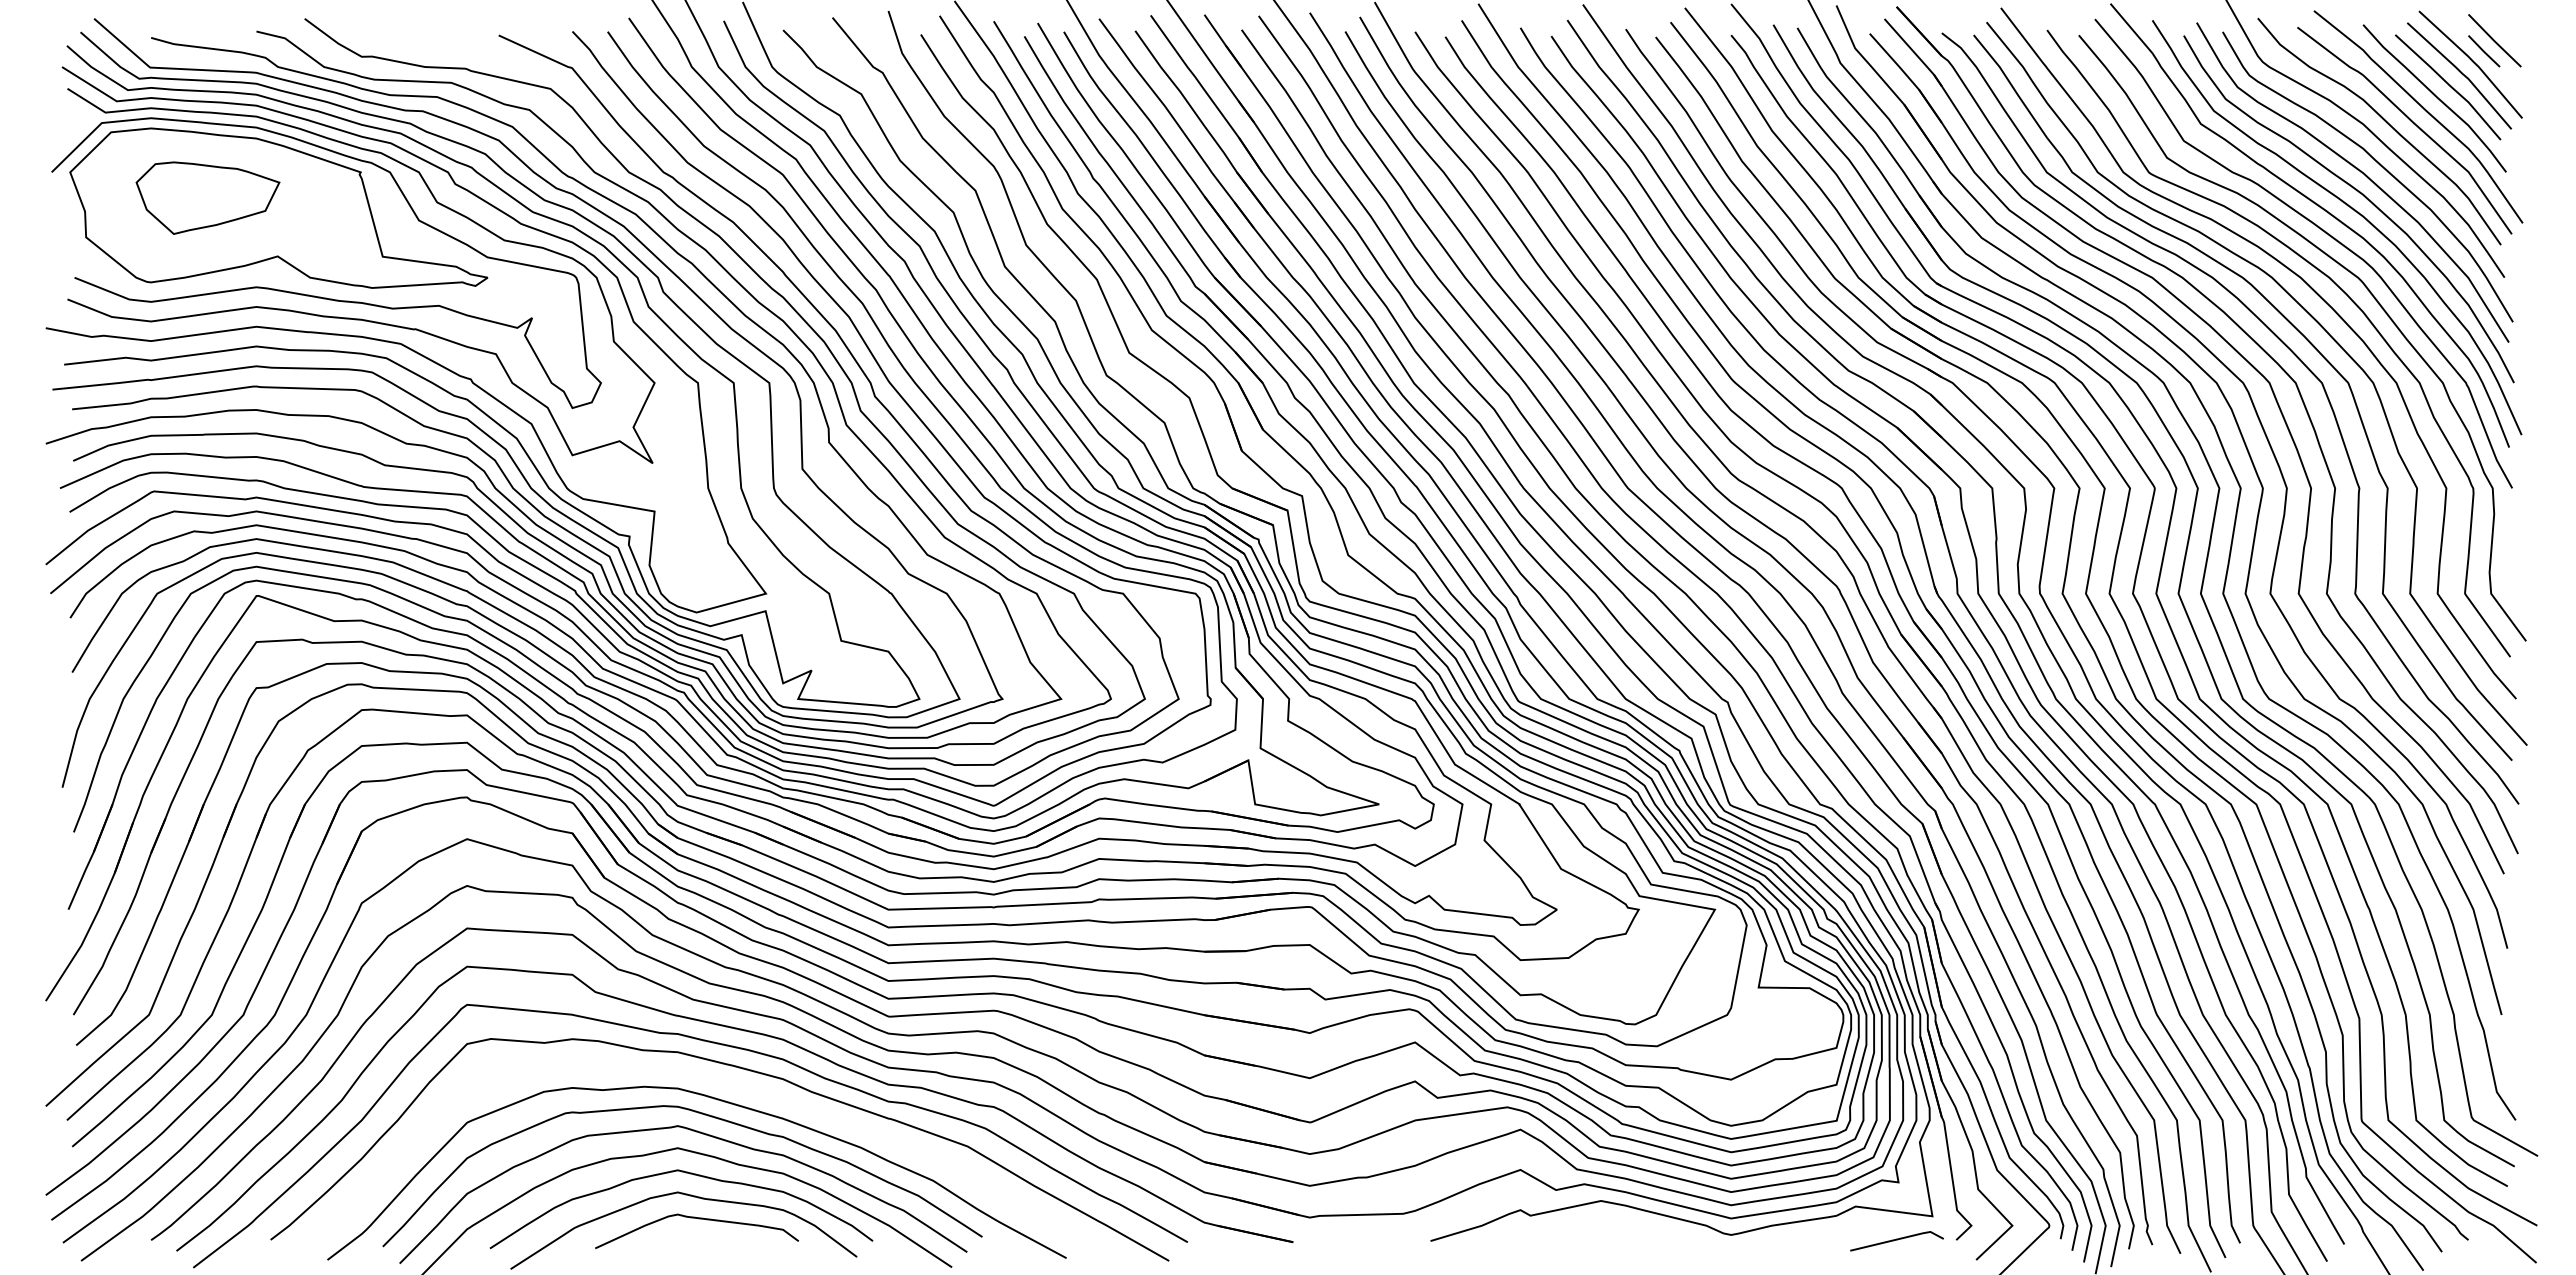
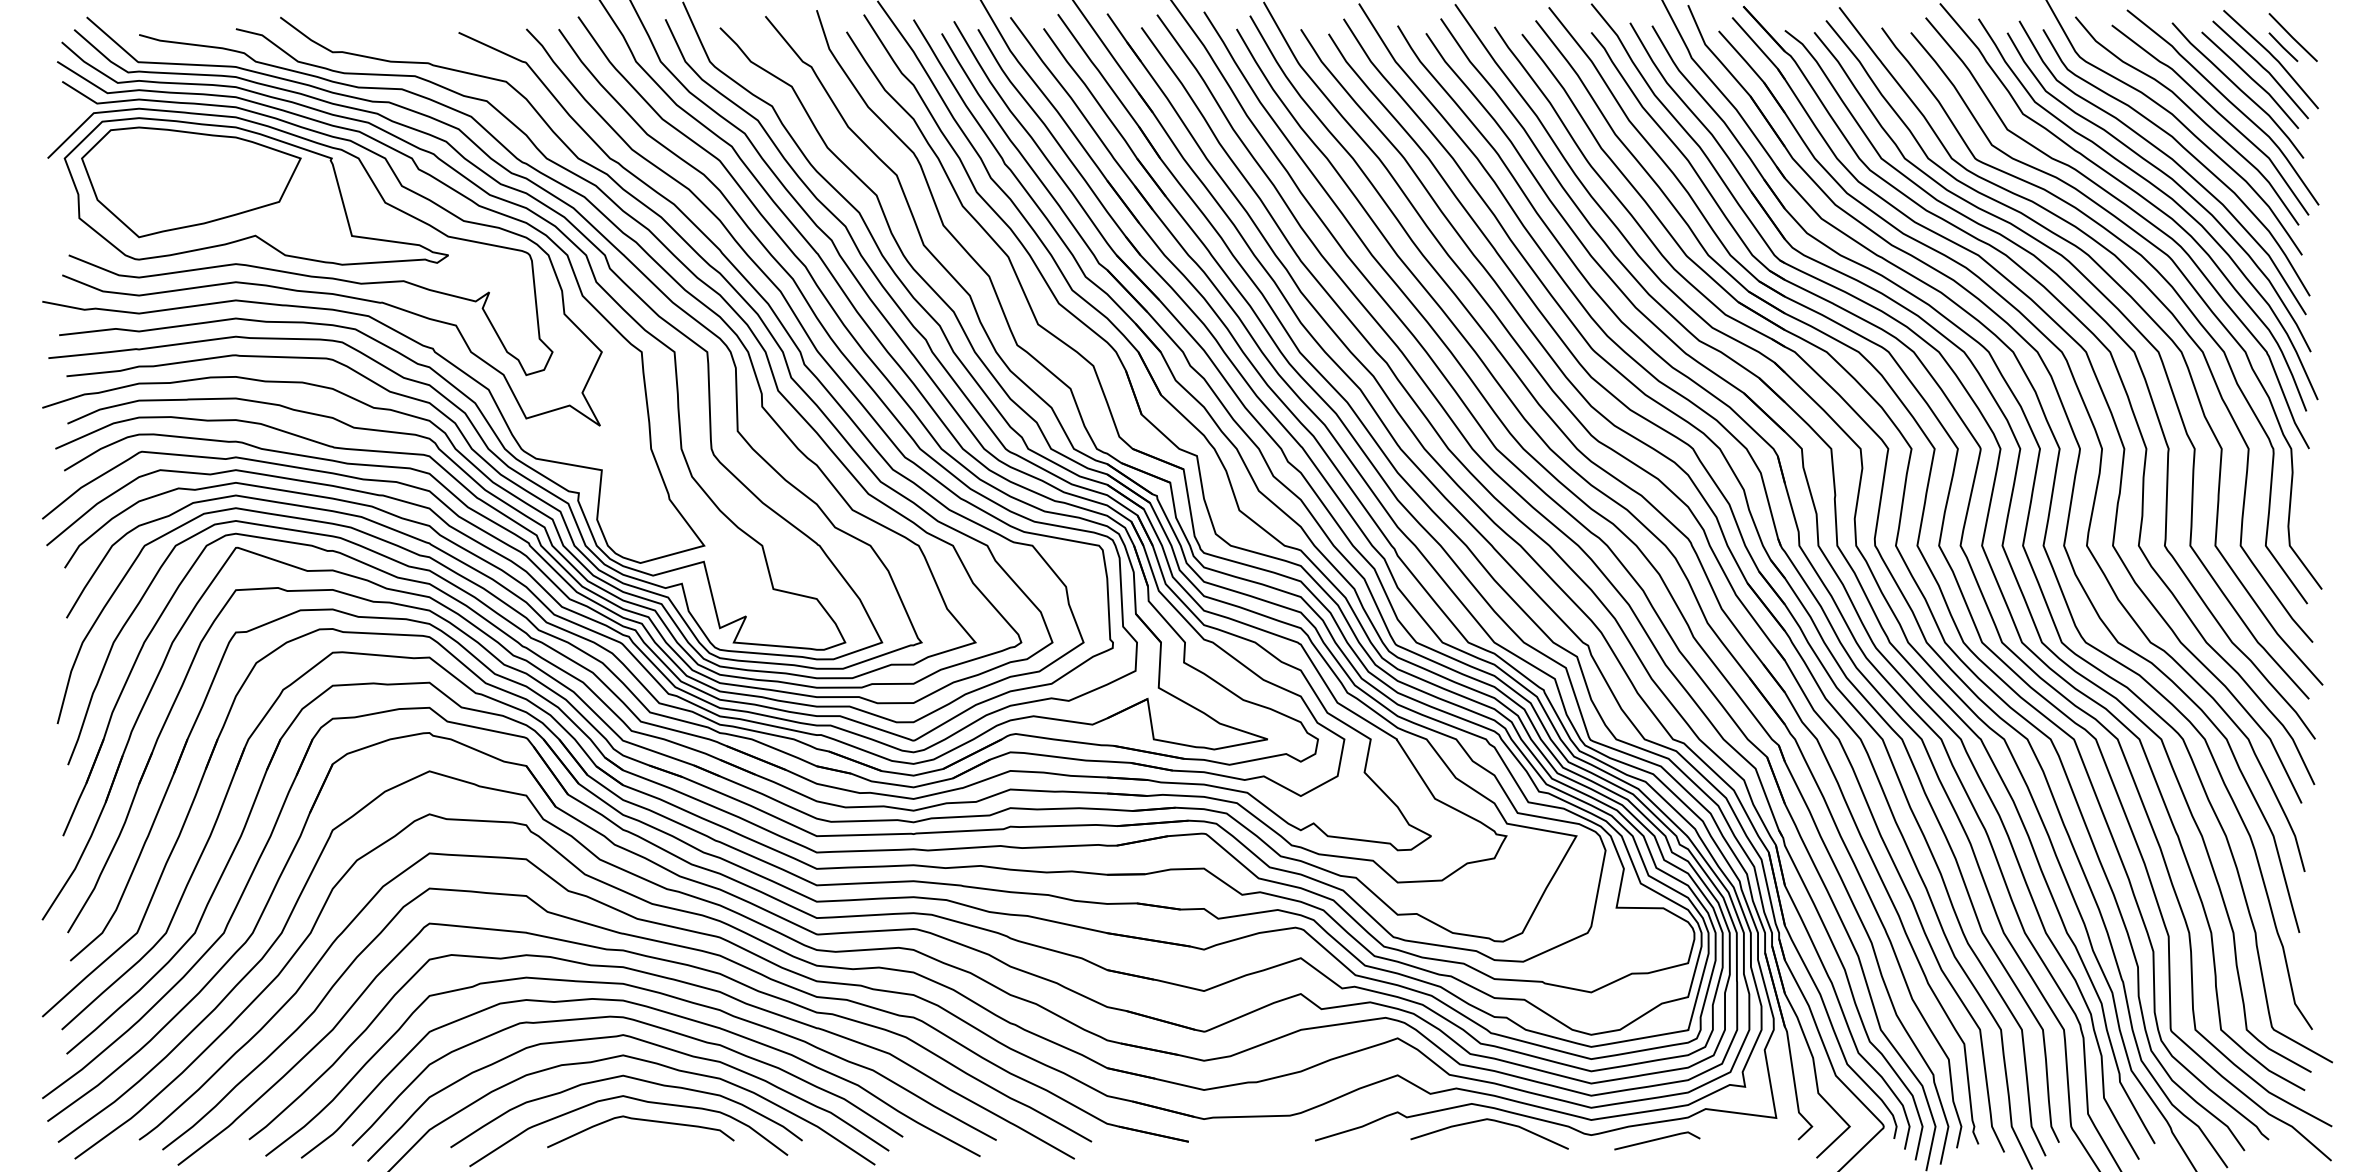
part: (207, 197) -> (190, 181), size x1.67
curve: (705, 1078) -> (648, 991), added
curve: (1621, 1219) -> (1490, 1120), added
line: (1896, 1240) -> (1656, 1140), moved

